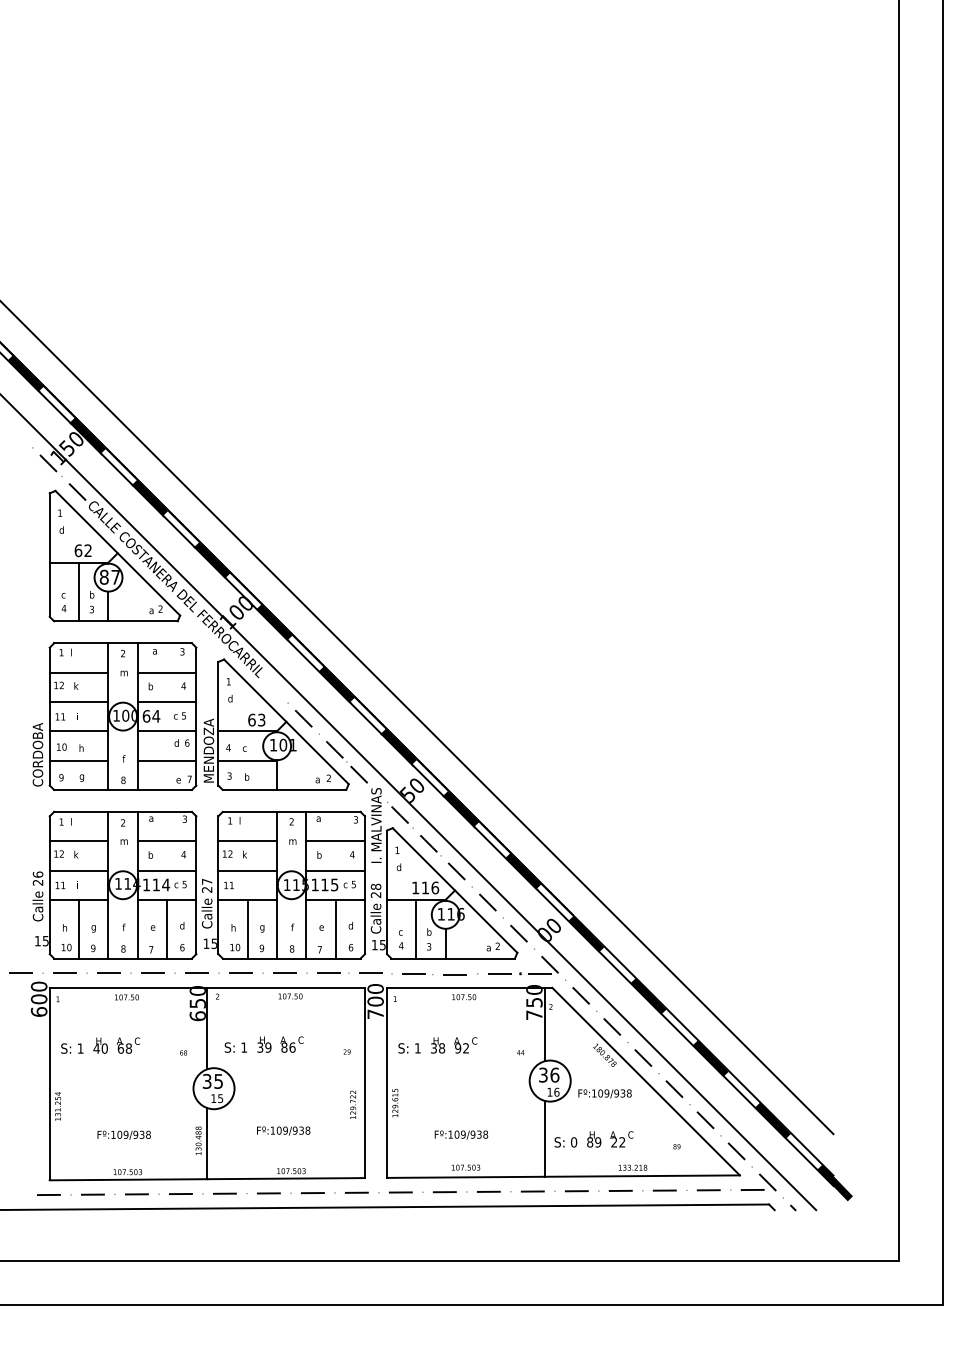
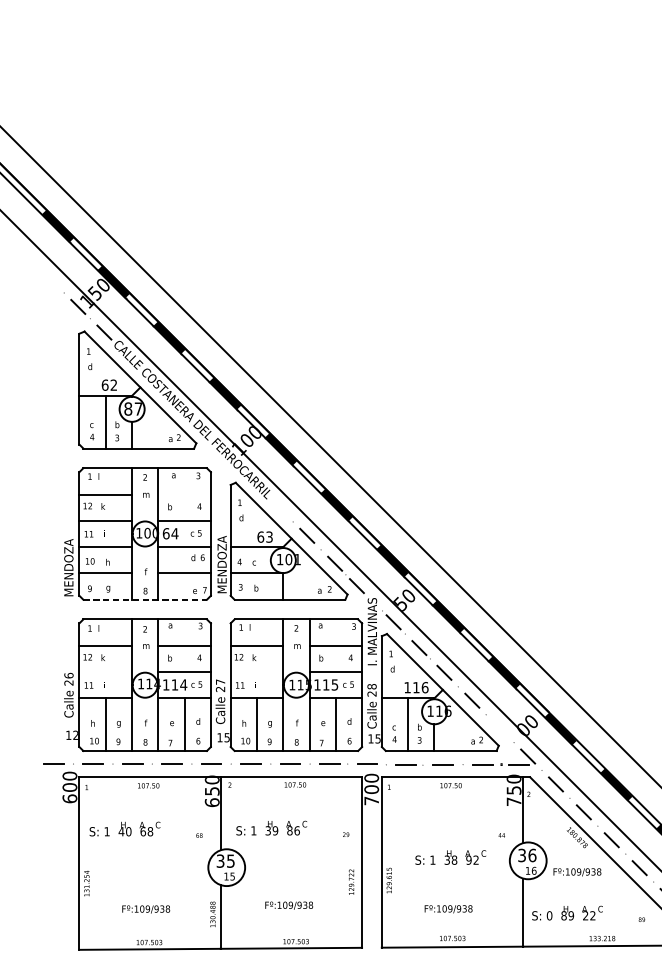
line: (166, 672) -> (184, 494), removed
text: (37, 754) -> (68, 567), CORDOBA -> MENDOZA
line: (123, 789) -> (145, 599), solid -> dashed
line: (78, 870) -> (105, 671), removed
line: (247, 870) -> (256, 671), removed
line: (518, 933) -> (499, 728), removed
text: (45, 940) -> (75, 734), 15 -> 12
text: (437, 1045) -> (450, 857), moved

